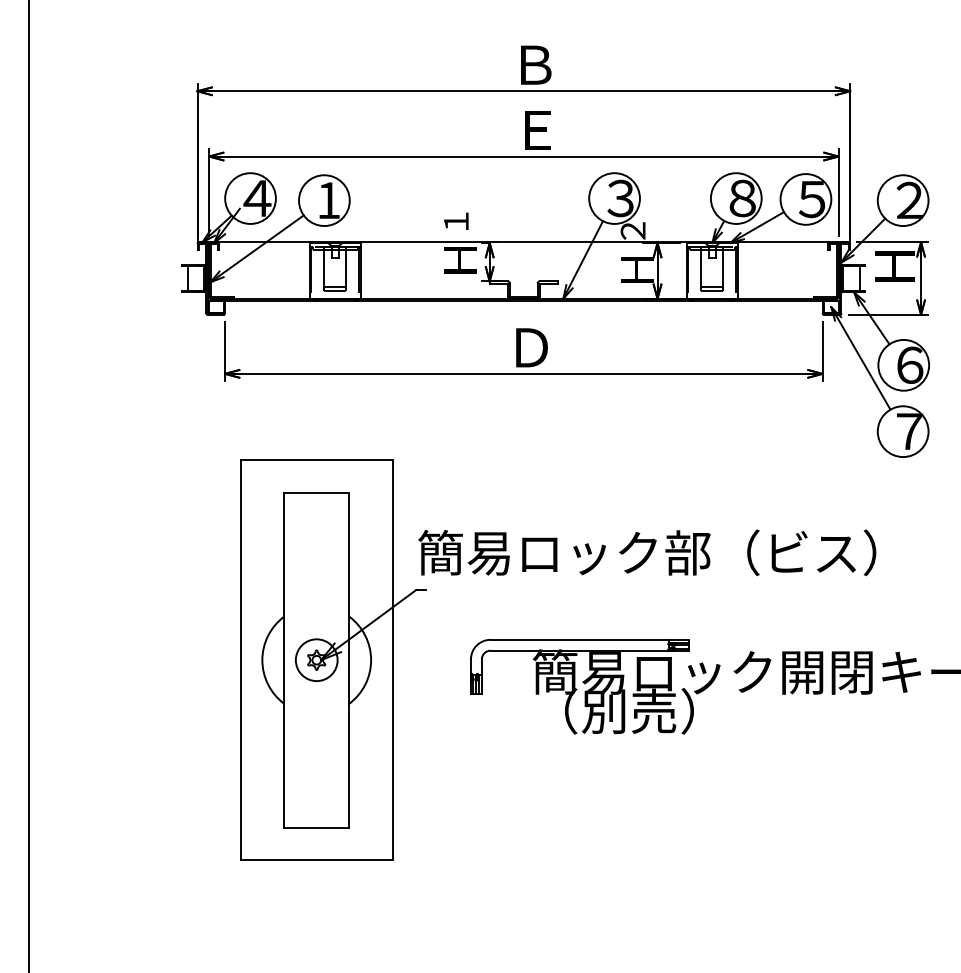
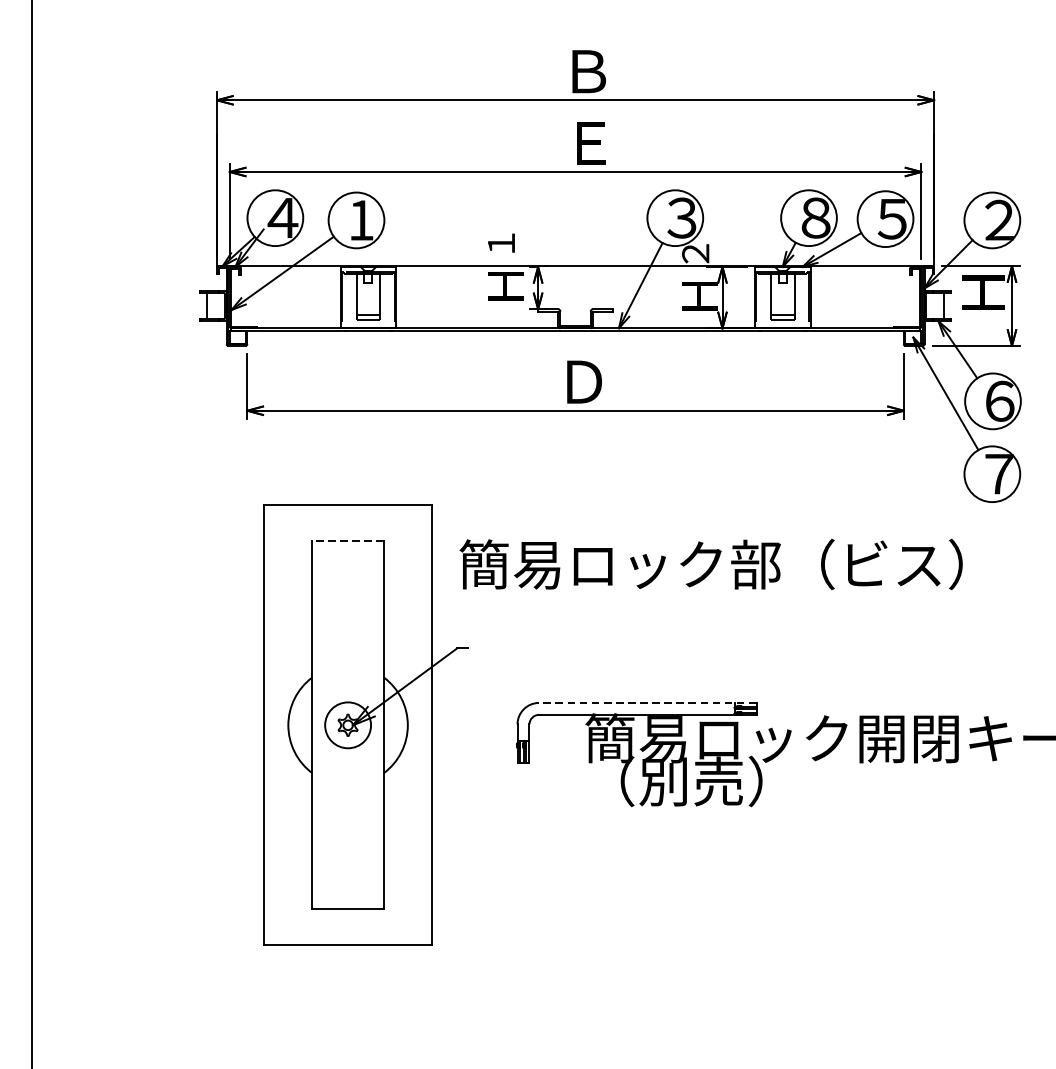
line: (316, 492) -> (347, 541), solid -> dashed
text: (647, 552) -> (711, 564), moved
line: (589, 639) -> (647, 702), solid -> dashed

